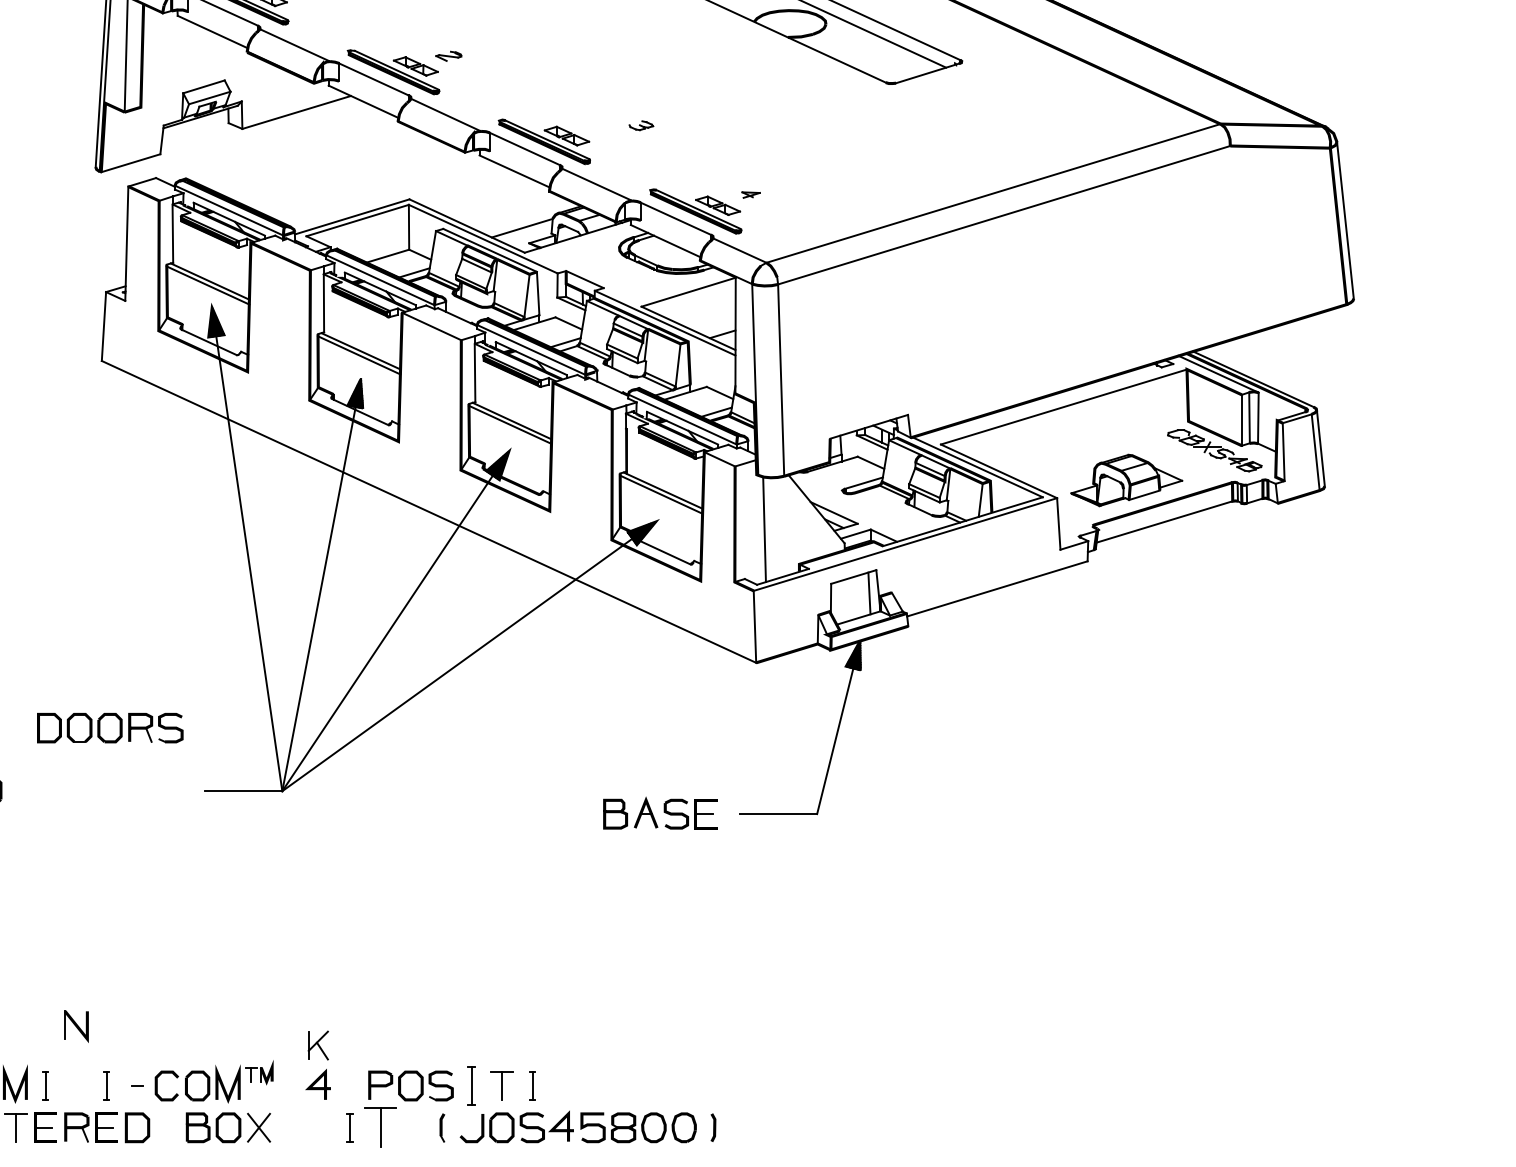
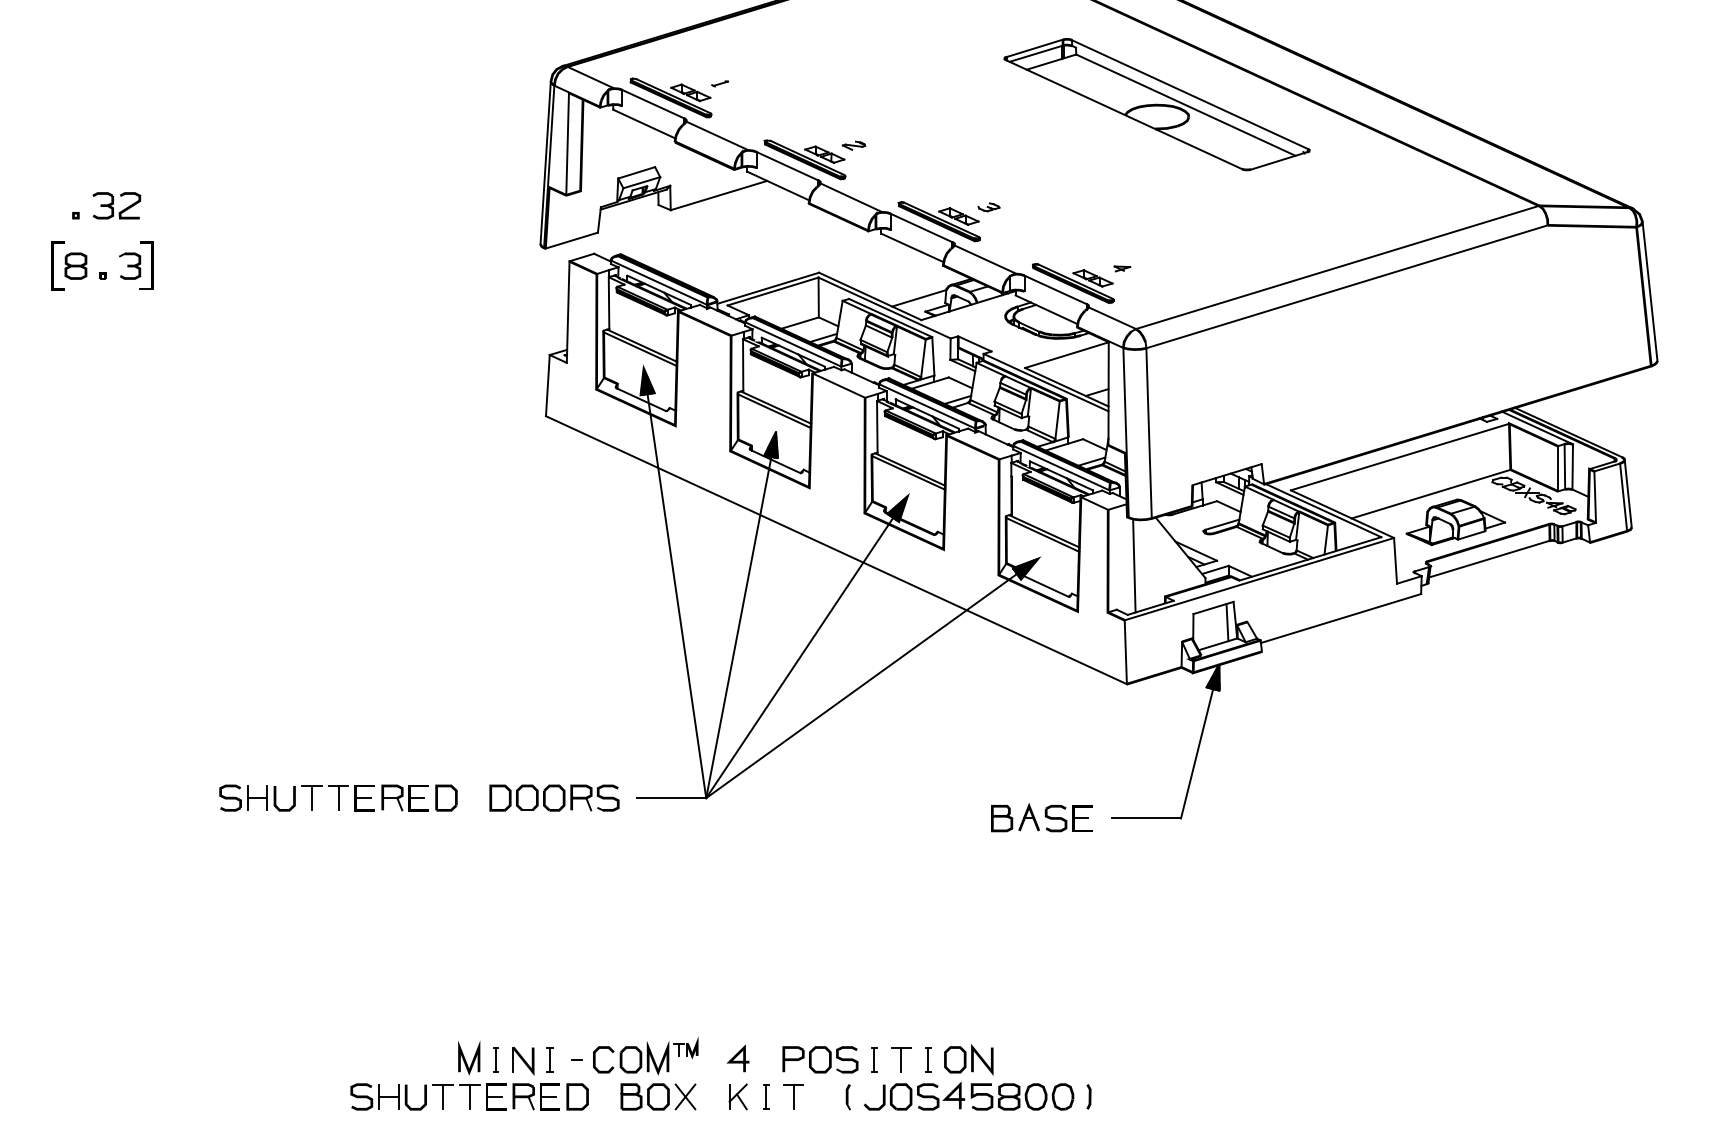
part: (640, 125) -> (988, 207), moved
line: (1098, 448) -> (1430, 493), added
part: (110, 727) -> (554, 797), moved
part: (76, 1027) -> (523, 1061), moved
part: (317, 1045) -> (737, 1096), moved
part: (471, 1085) -> (874, 1059), size x0.71
part: (577, 1085) -> (968, 1059), added
part: (380, 1127) -> (793, 1096), size x0.71

